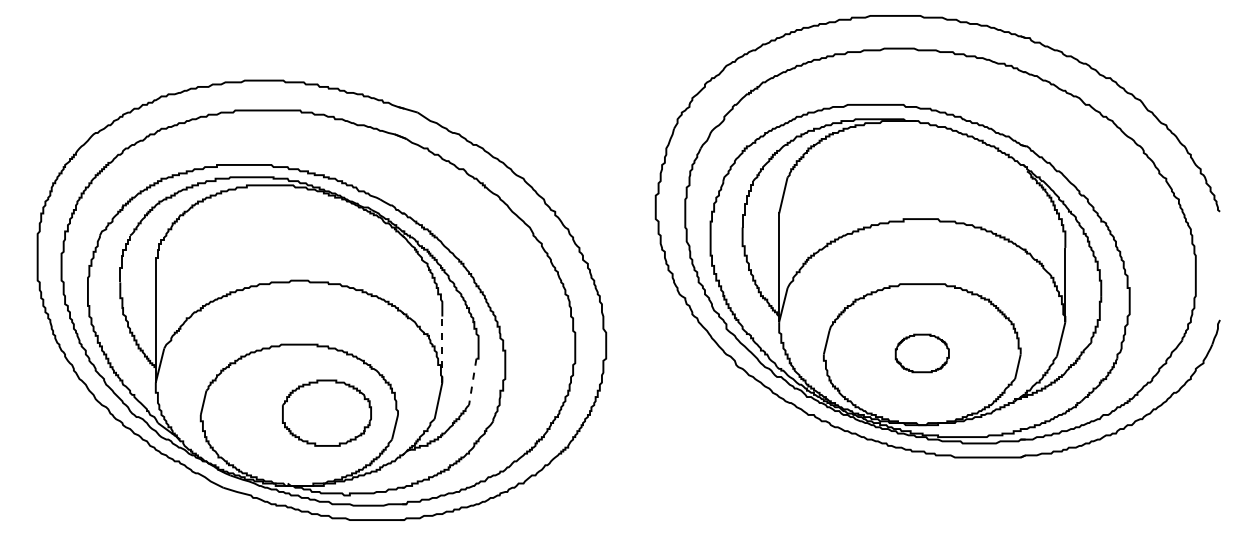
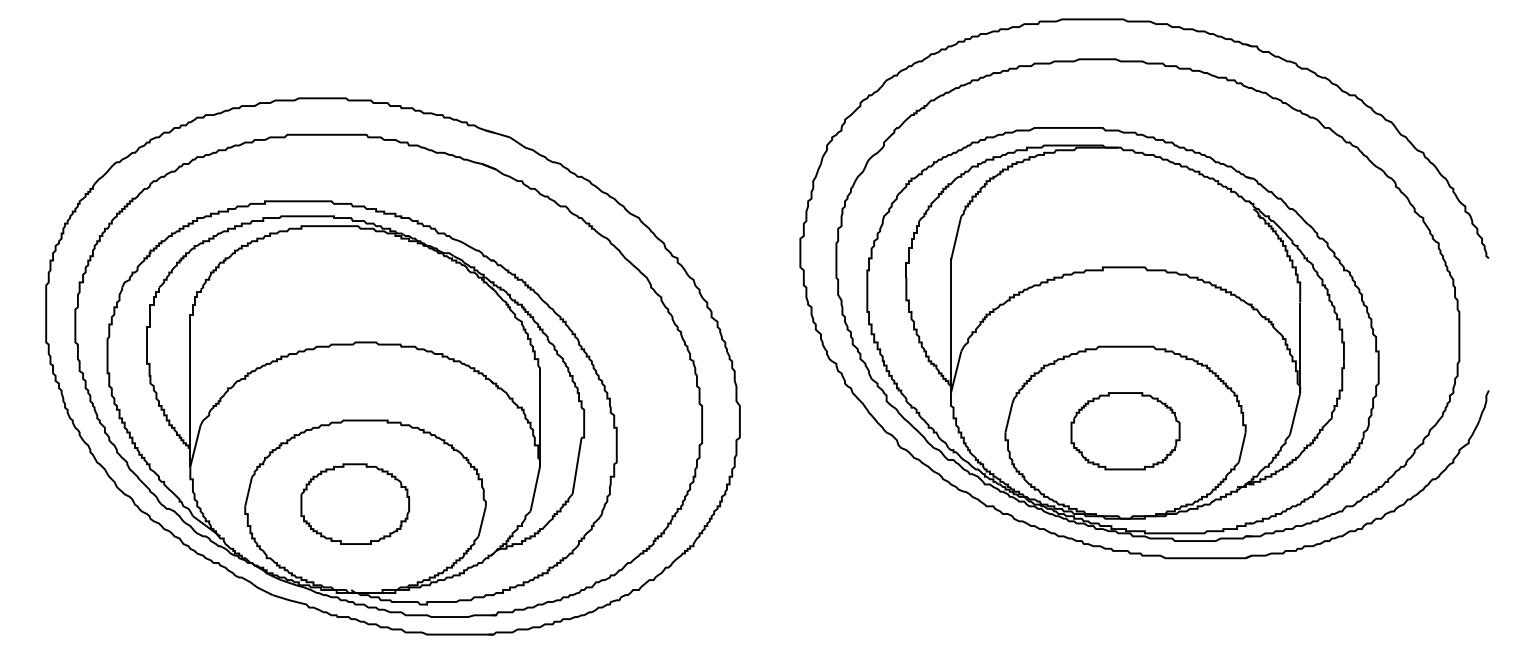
line: (442, 349) -> (540, 426), dashed -> solid
part: (922, 353) -> (1125, 431), size x1.67
line: (472, 382) -> (576, 466), dashed -> solid
part: (326, 412) -> (354, 503), moved

